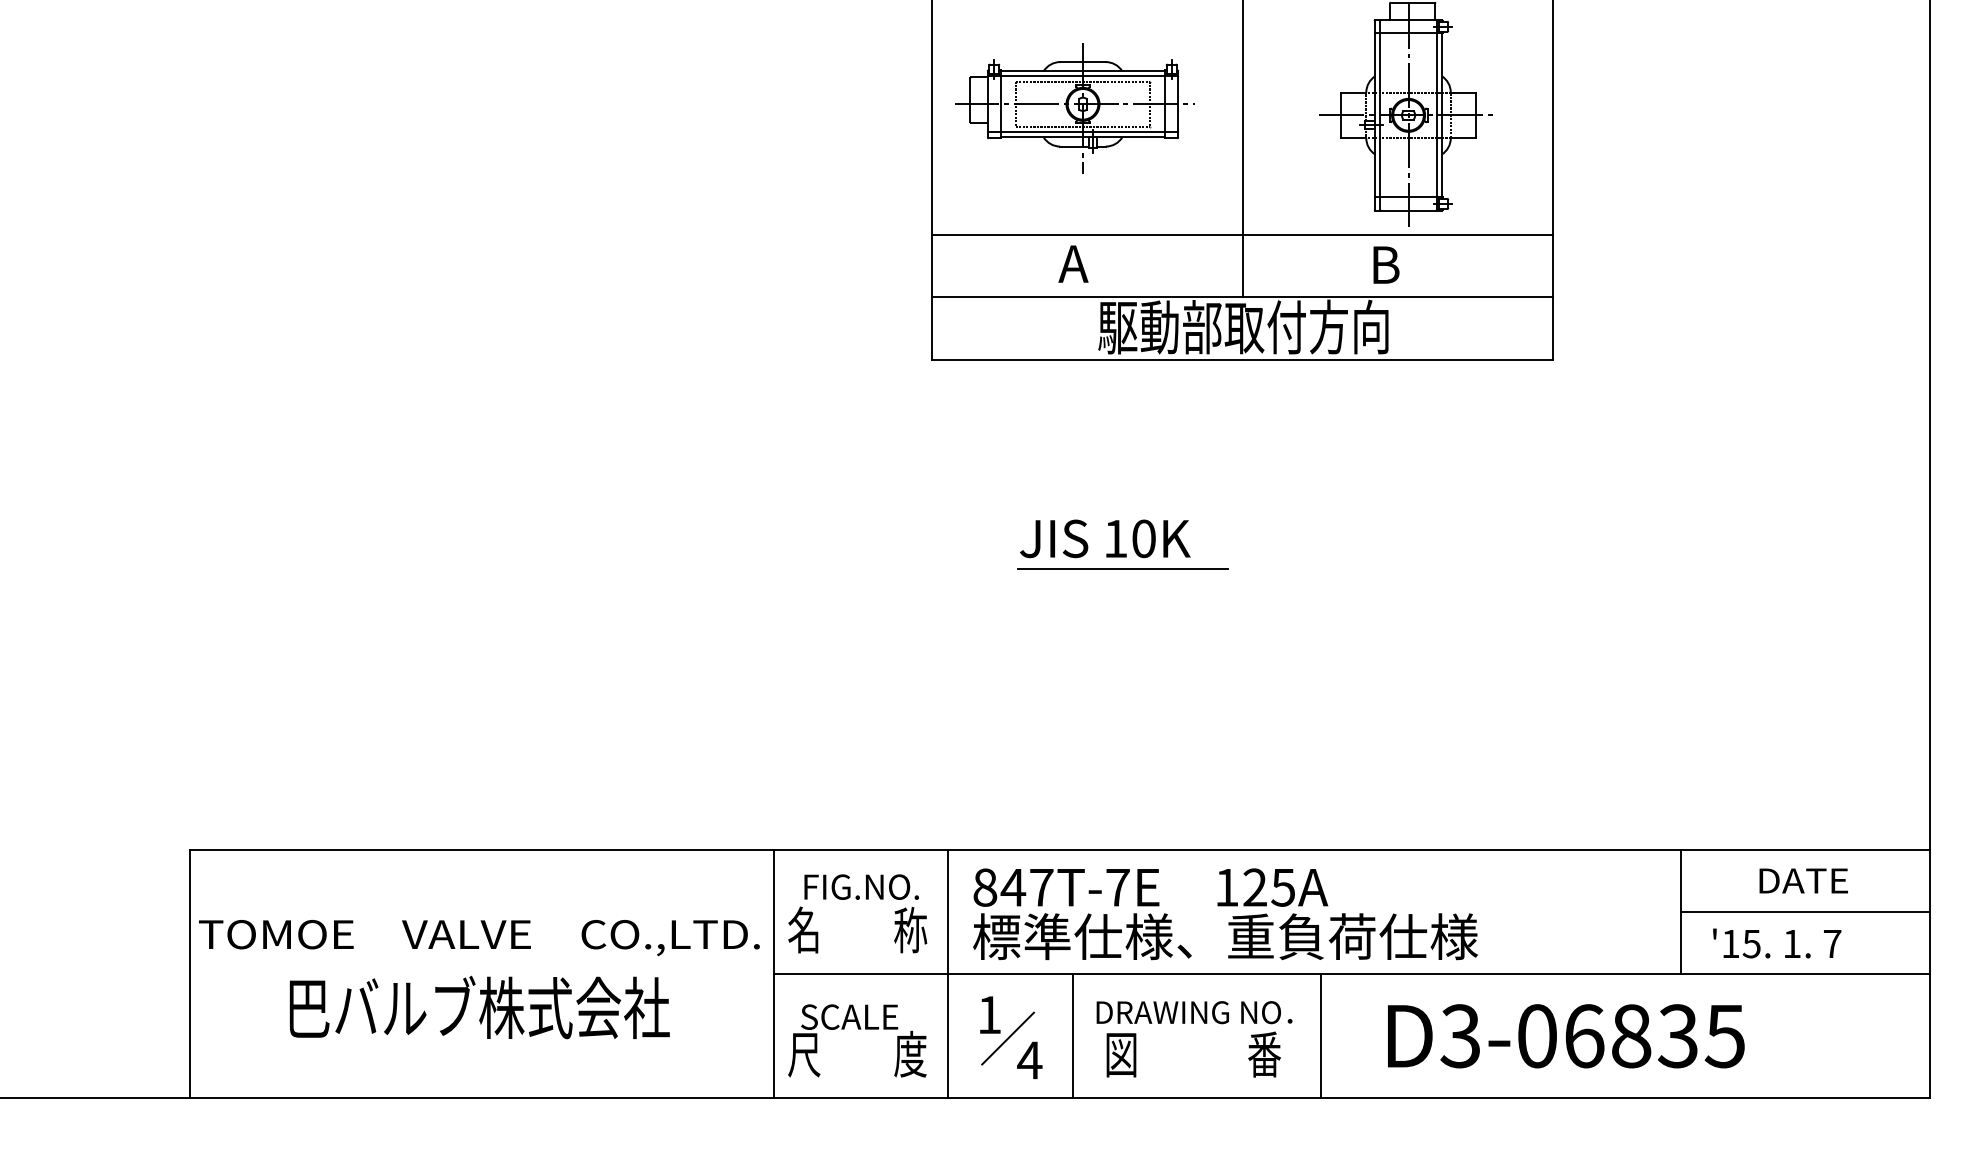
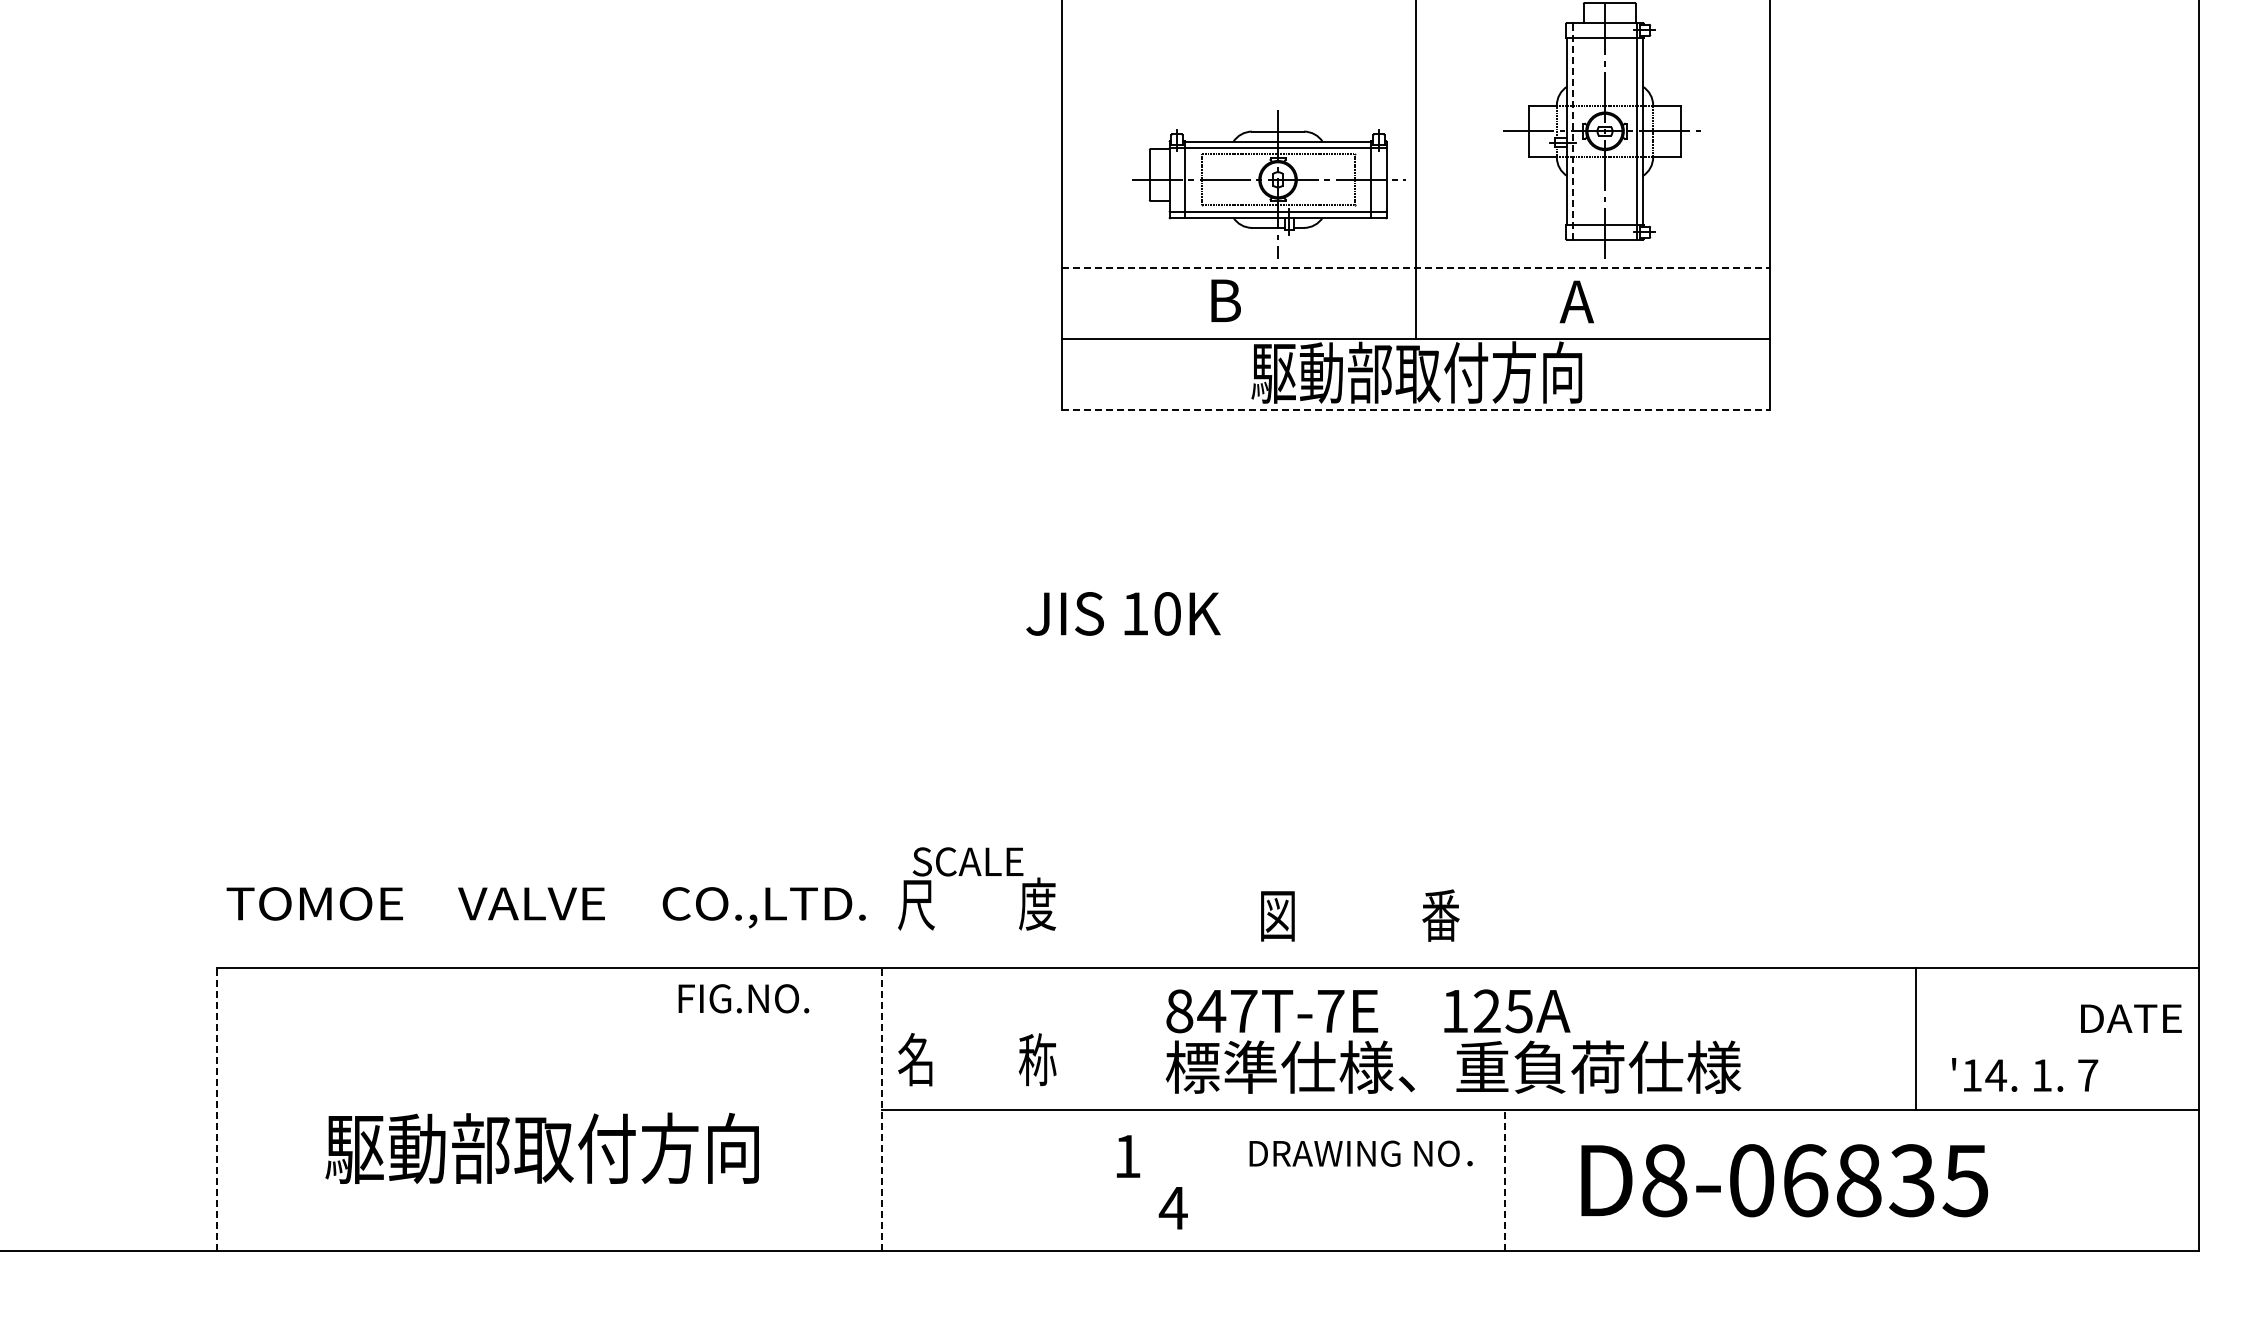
part: (1074, 108) -> (1268, 184), moved
line: (1380, 115) -> (1572, 131), solid -> dashed
line: (1243, 234) -> (1416, 267), solid -> dashed
text: (1073, 263) -> (1223, 300), A -> B
text: (1383, 264) -> (1576, 301), B -> A
line: (1243, 359) -> (1416, 409), solid -> dashed
text: (1105, 538) -> (1123, 613), moved
line: (1122, 569) -> (1279, 648), removed
text: (1803, 880) -> (2131, 1018), moved
text: (861, 886) -> (743, 998), moved
line: (1804, 912) -> (2056, 1039), removed
text: (1225, 914) -> (1453, 1041), moved
text: (478, 937) -> (545, 907), moved
text: (1752, 943) -> (1996, 1075), '15. -> '14.
line: (190, 973) -> (217, 1109), solid -> dashed
line: (774, 973) -> (882, 1109), solid -> dashed
line: (948, 973) -> (1080, 1109), removed
text: (477, 1007) -> (544, 1147), 巴バルブ株式会社 -> 駆動部取付方向
line: (1072, 1036) -> (1222, 1180), removed
line: (1321, 1036) -> (1505, 1180), solid -> dashed
text: (1460, 1036) -> (1664, 1180), D3-06835 -> D8-06835
line: (1007, 1037) -> (1148, 1182), removed
text: (856, 1040) -> (976, 888), moved
text: (1193, 1054) -> (1360, 915), moved

